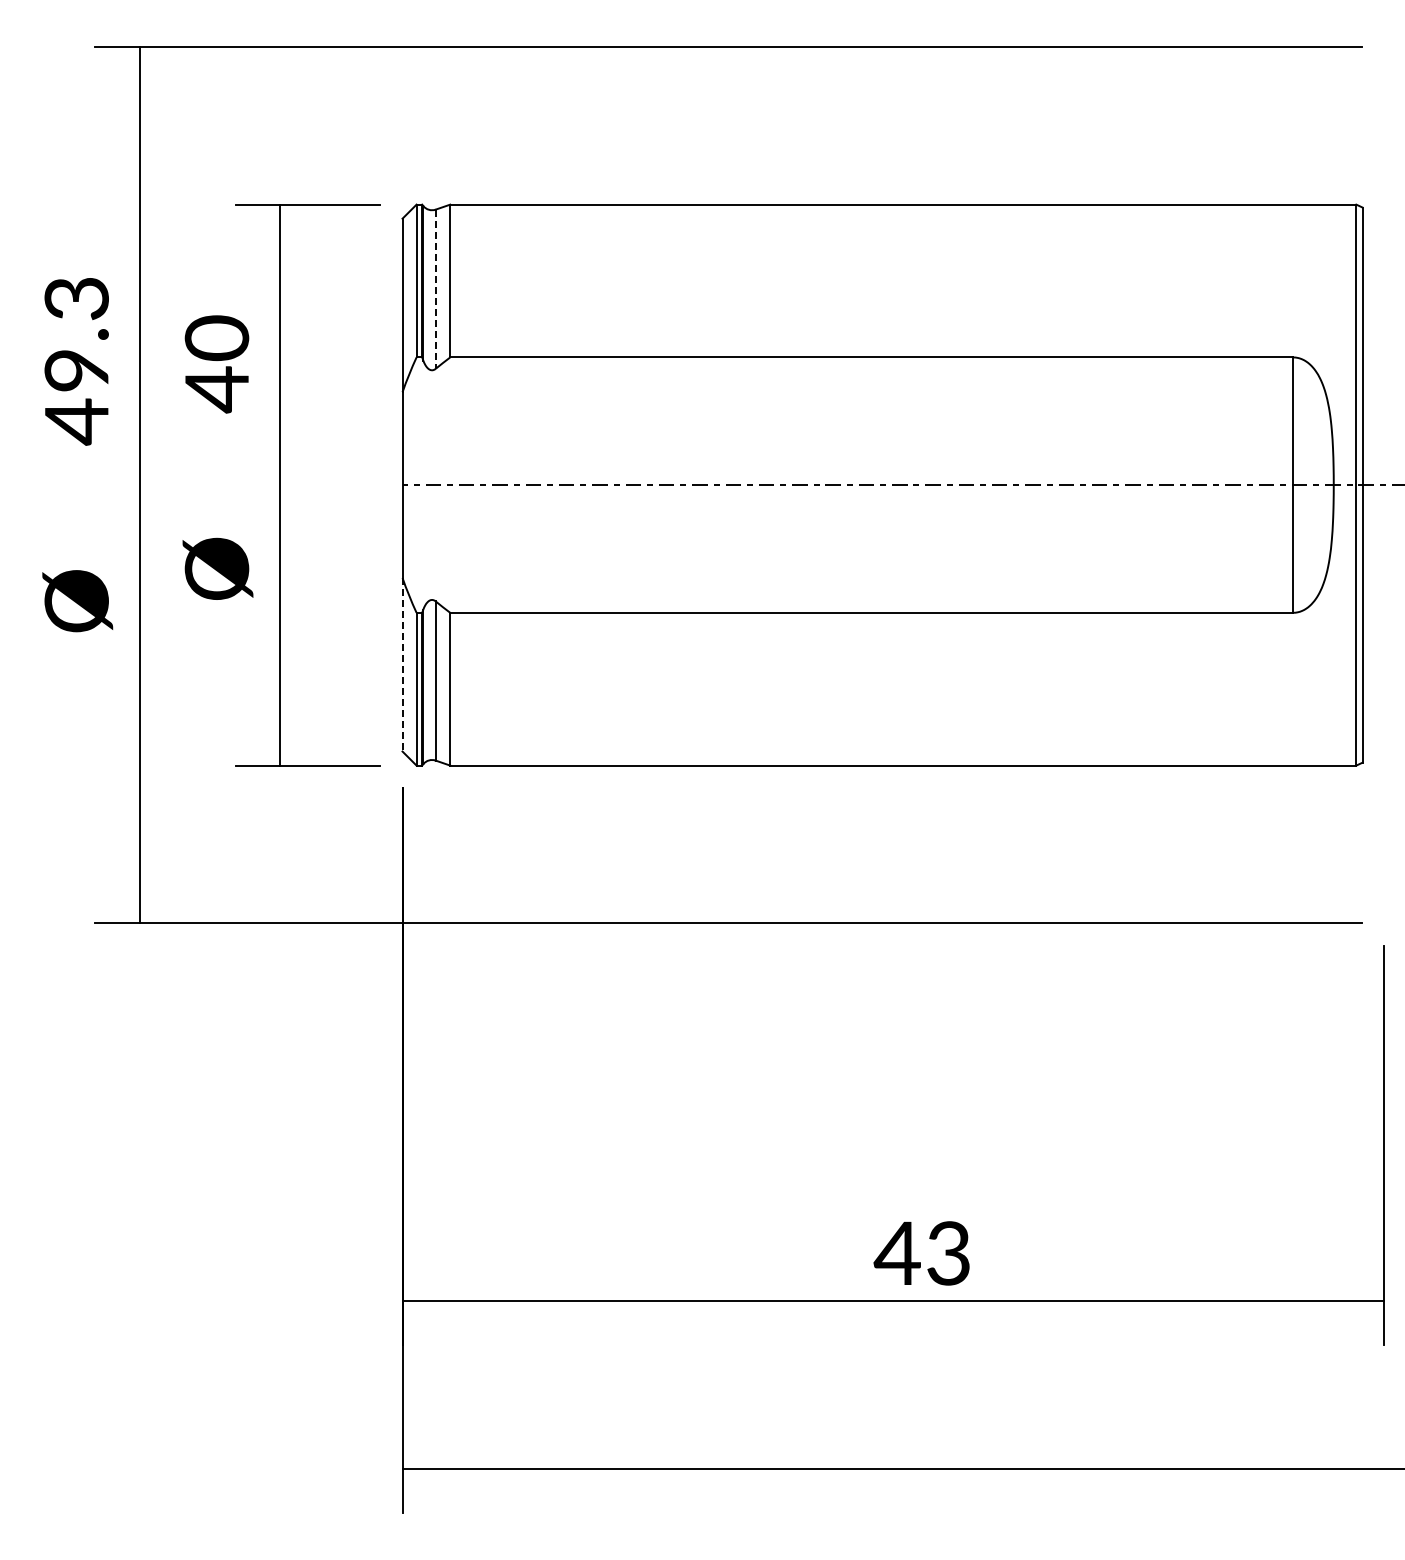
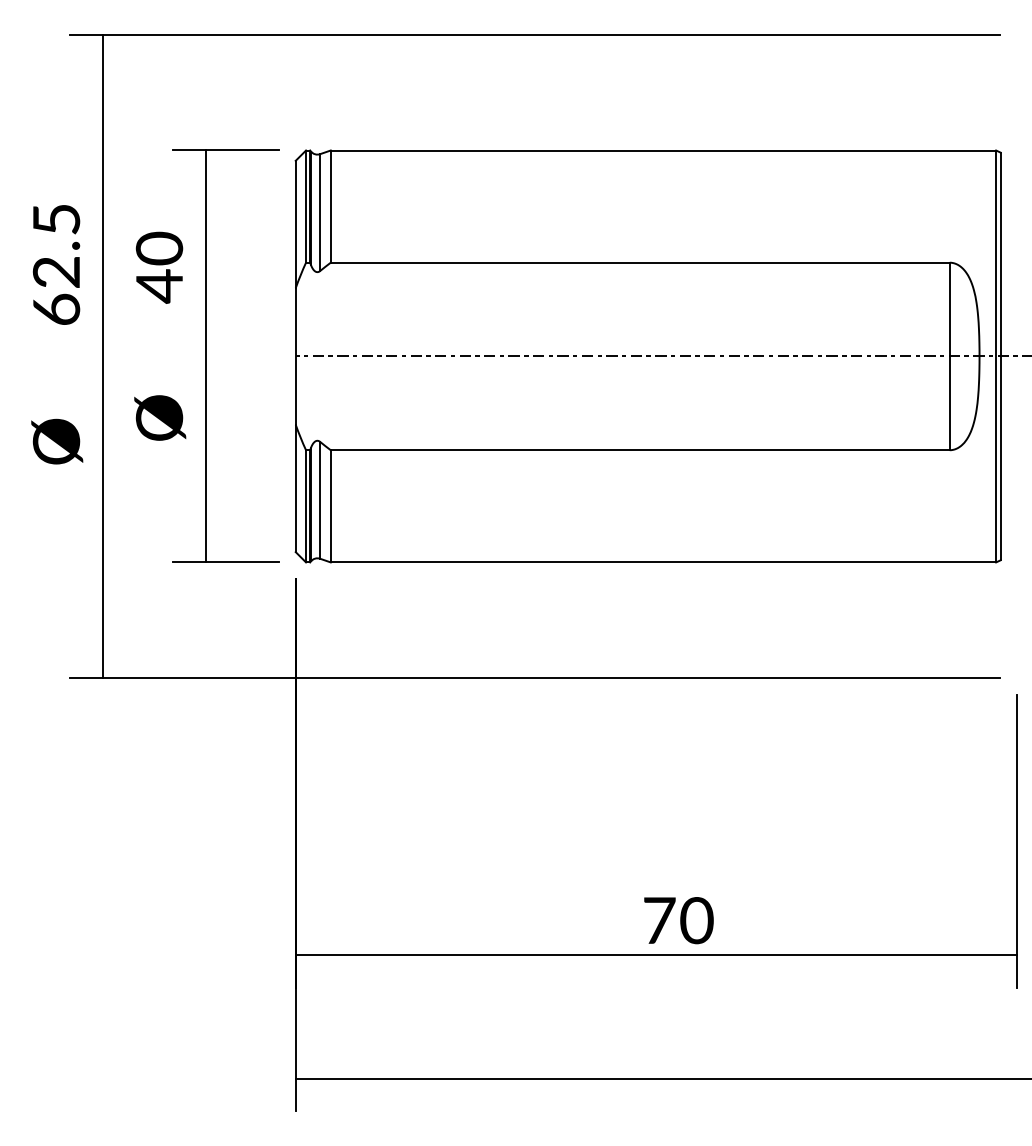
line: (435, 289) -> (319, 212), dashed -> solid
text: (76, 361) -> (56, 265), 49.3 -> 62.5
line: (402, 664) -> (295, 488), dashed -> solid
text: (922, 1253) -> (677, 920), 43 -> 70

